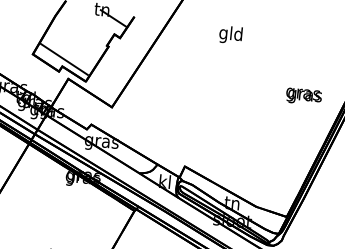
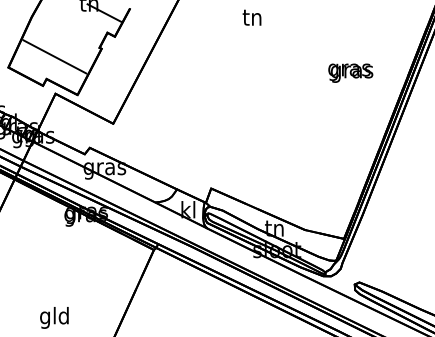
text: (230, 35) -> (251, 19), gld -> tn
line: (63, 58) -> (54, 56), moved
text: (303, 96) -> (350, 72), moved

